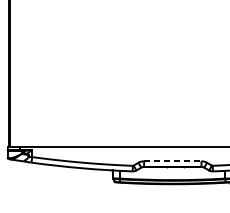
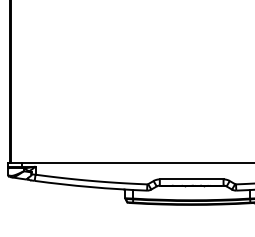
line: (172, 161) -> (191, 179), dashed -> solid

